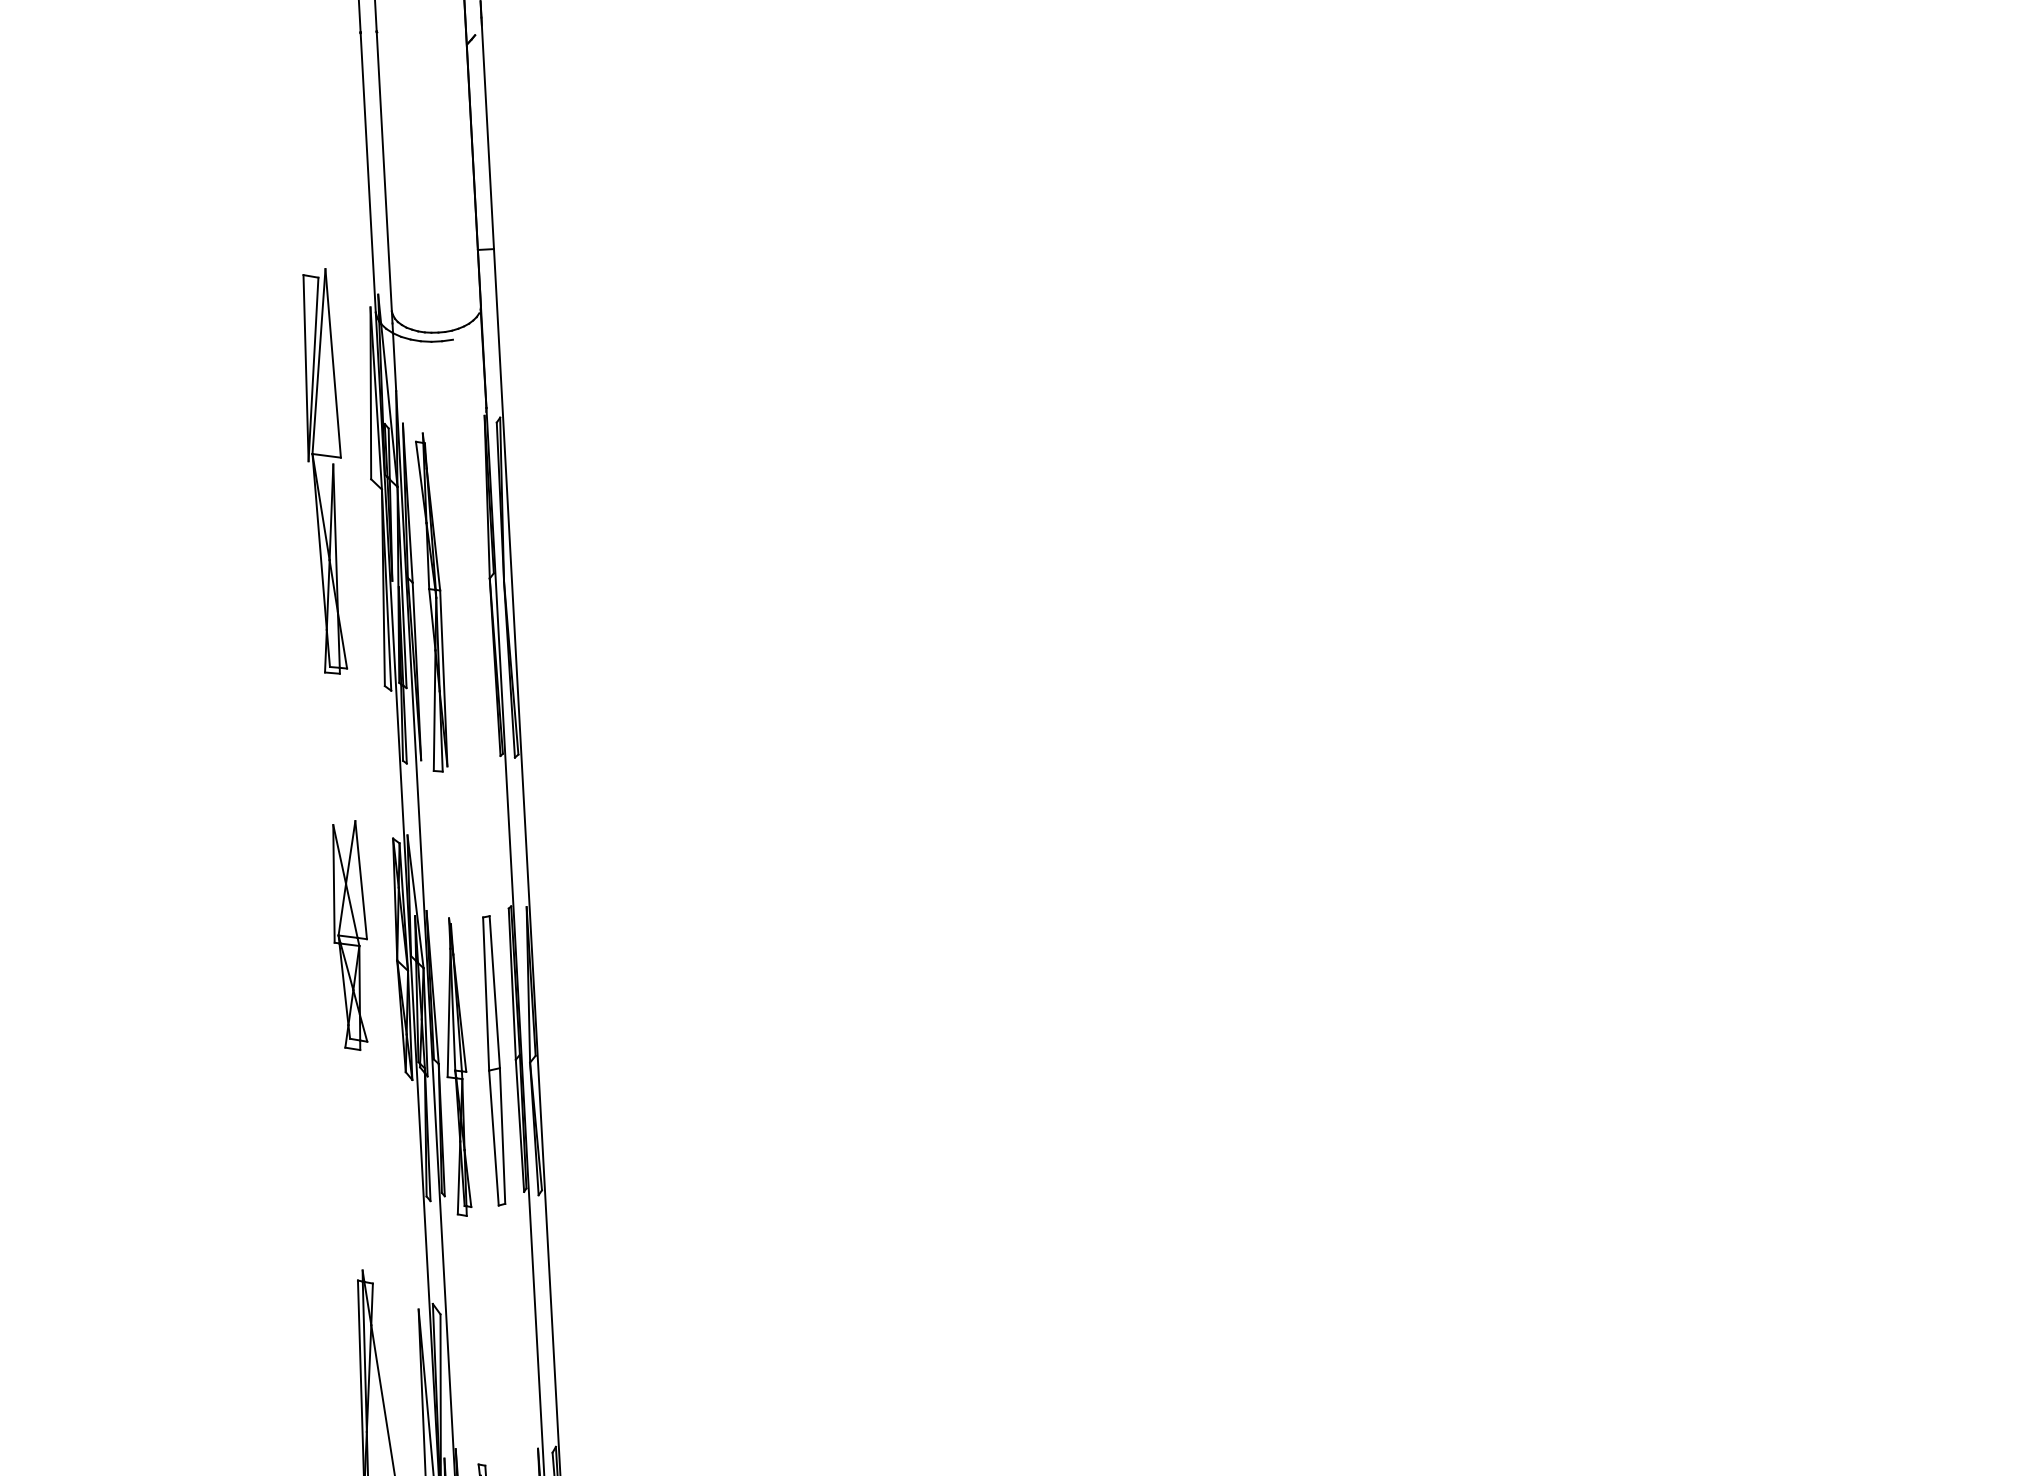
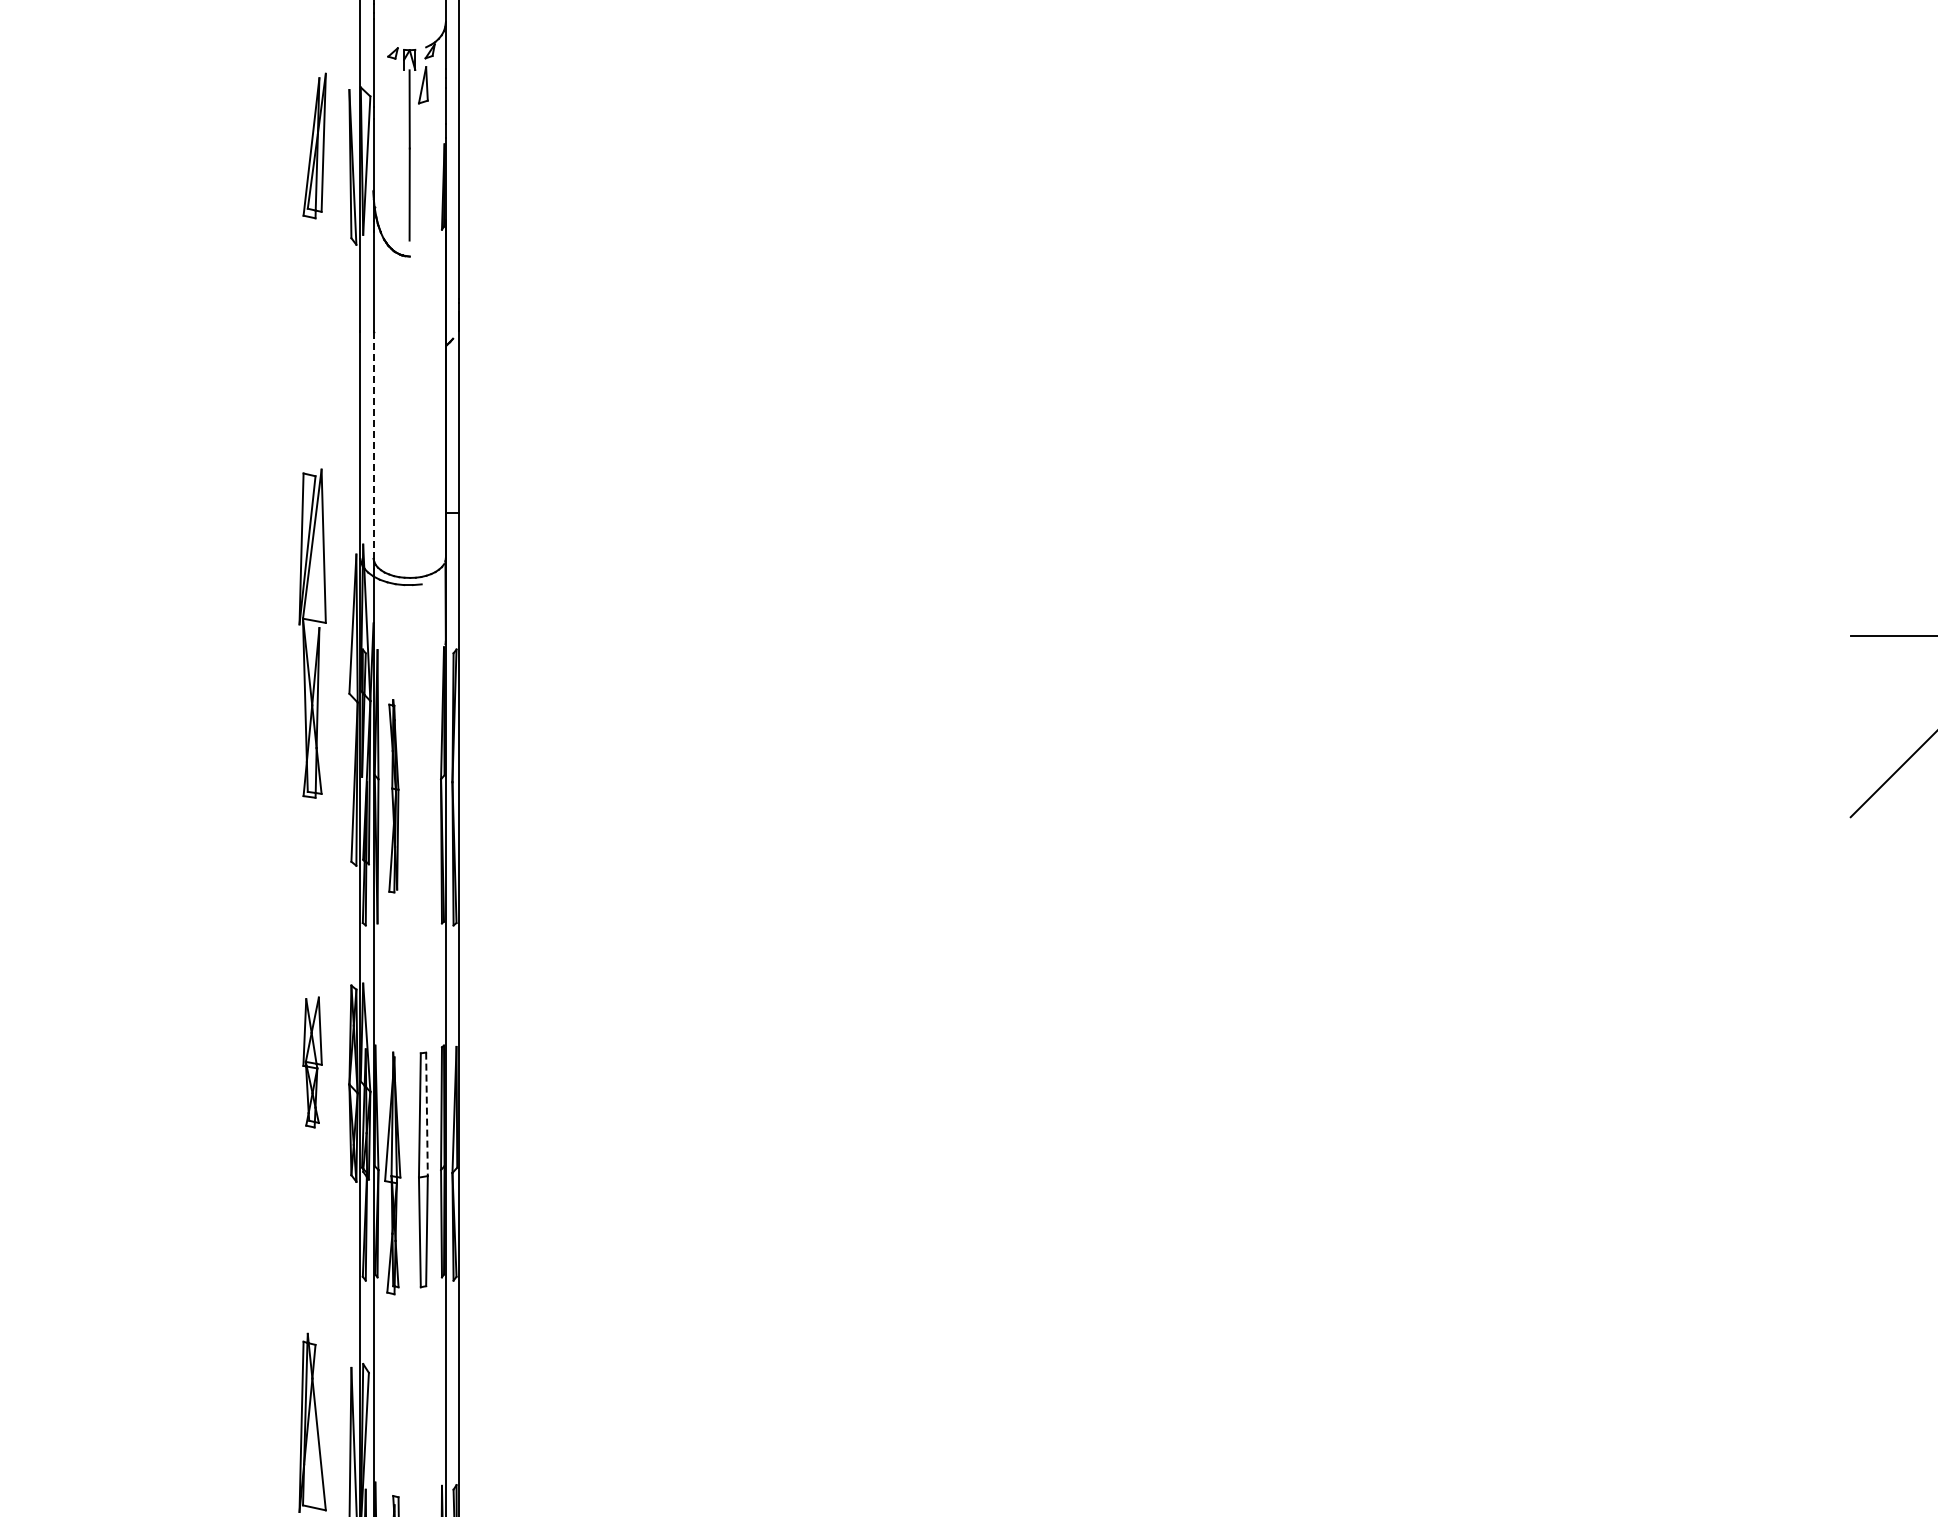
line: (384, 171) -> (373, 445), solid -> dashed
part: (325, 471) -> (312, 633), moved
part: (432, 602) -> (393, 796), size x0.7
part: (350, 935) -> (312, 1062), size x0.7
line: (494, 992) -> (426, 1114), solid -> dashed

